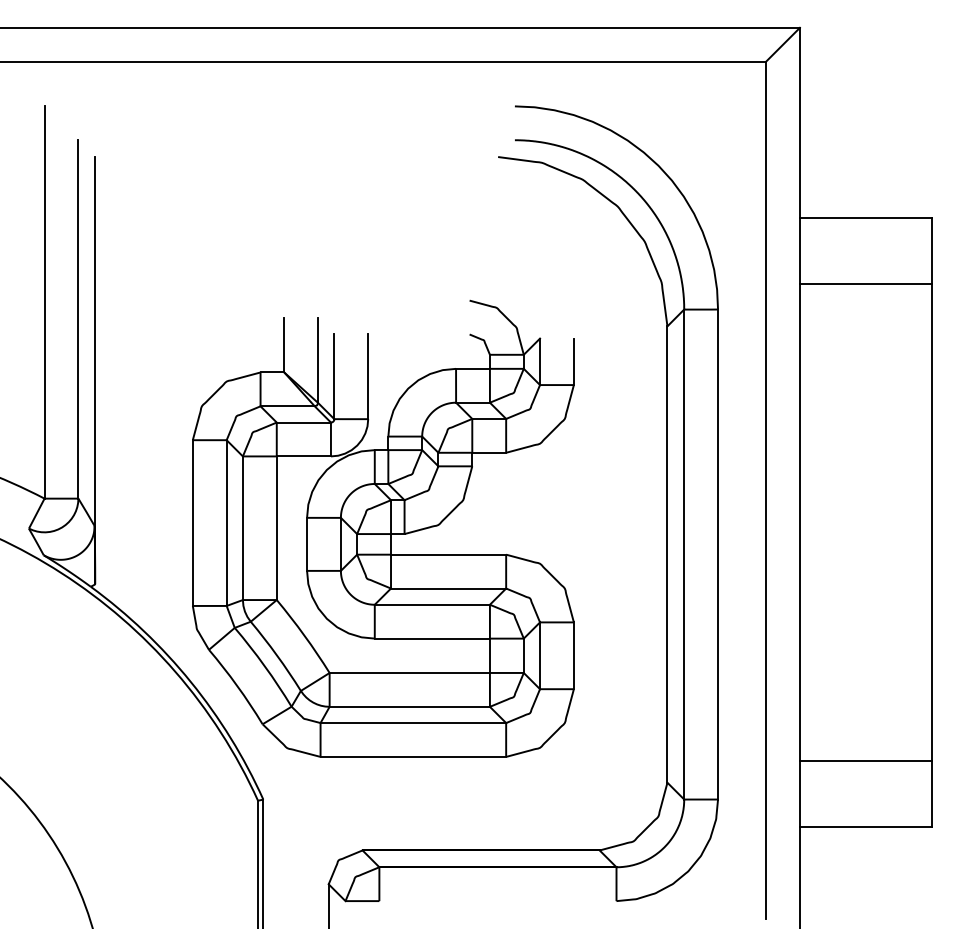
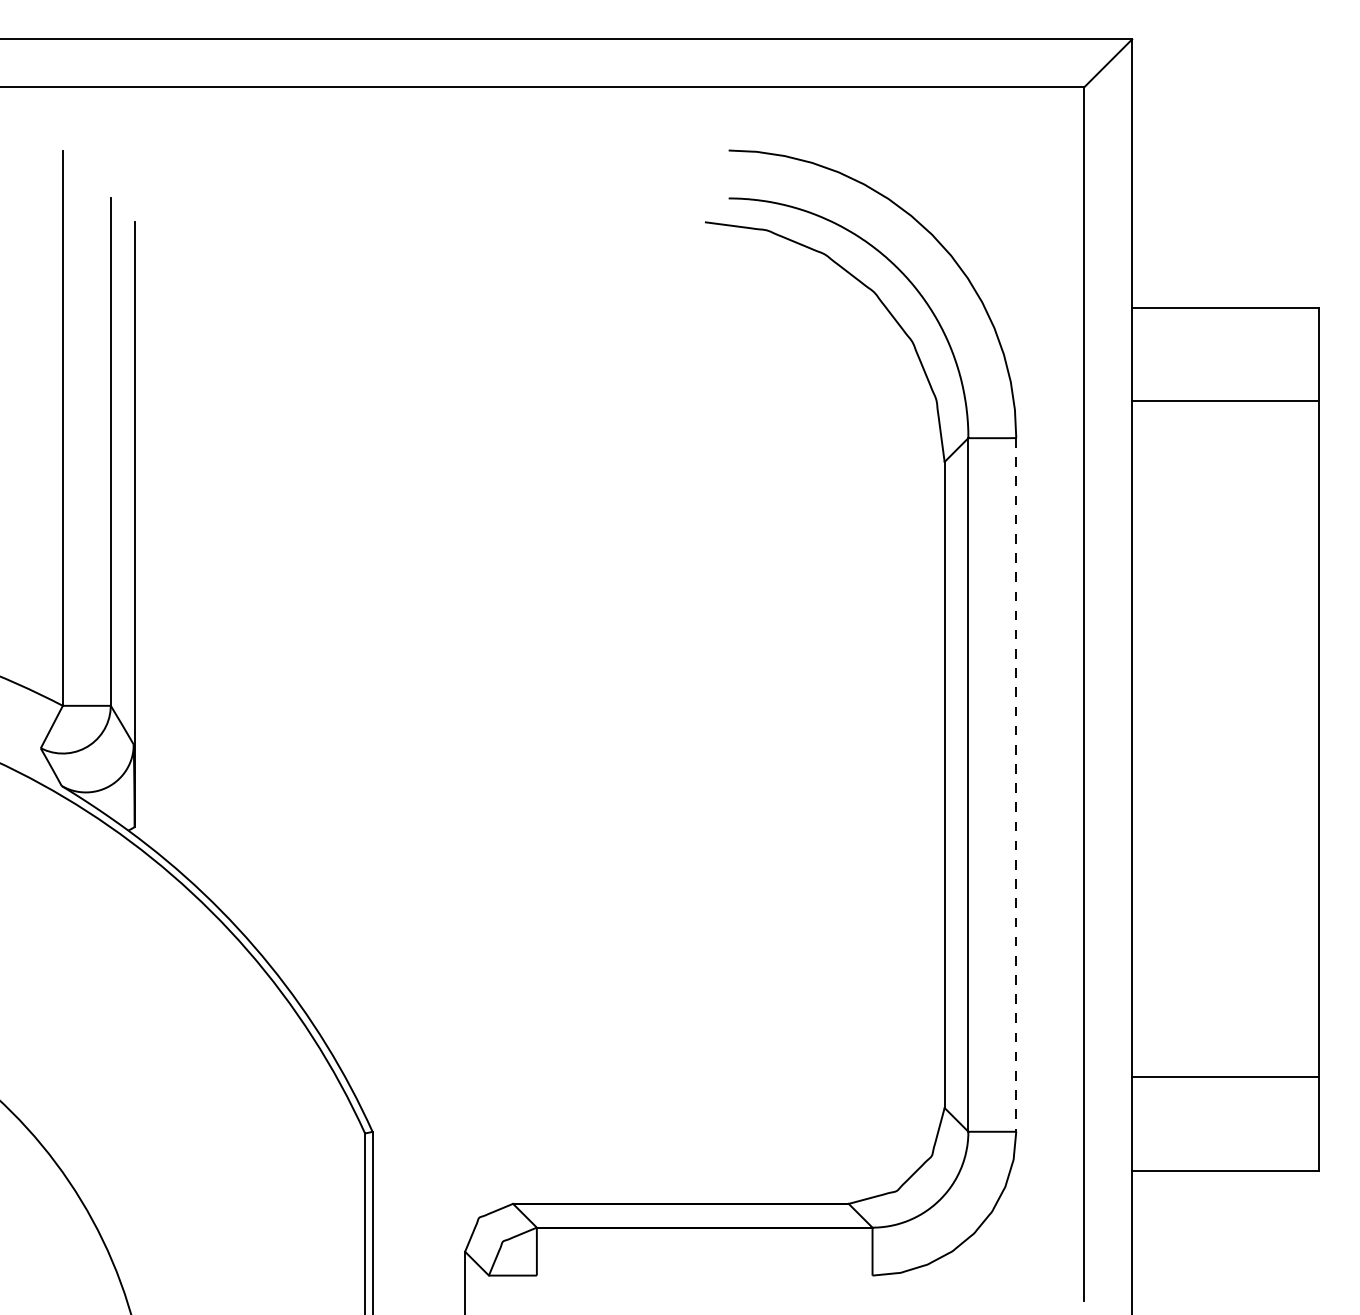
part: (383, 528) -> (542, 748), removed
line: (718, 554) -> (1016, 784), solid -> dashed

